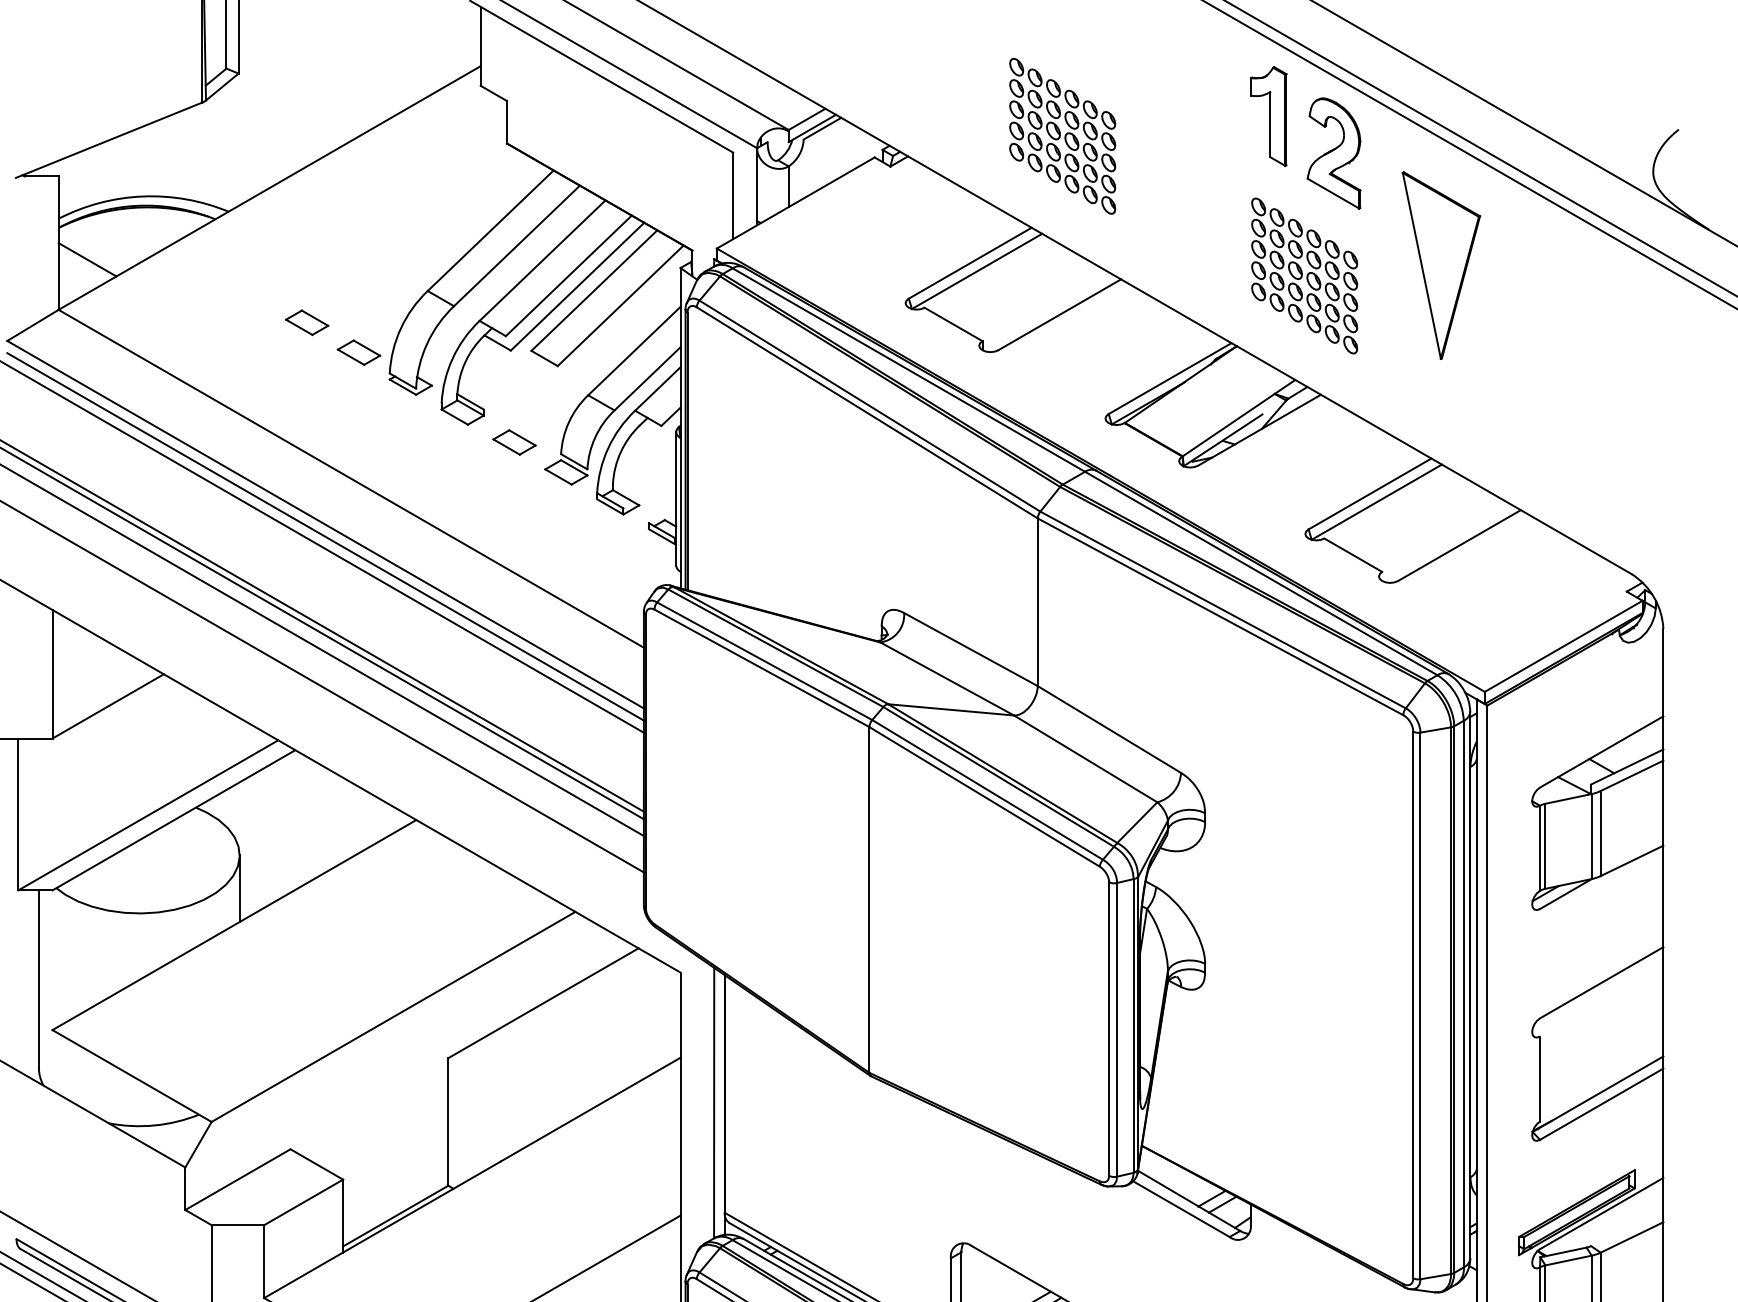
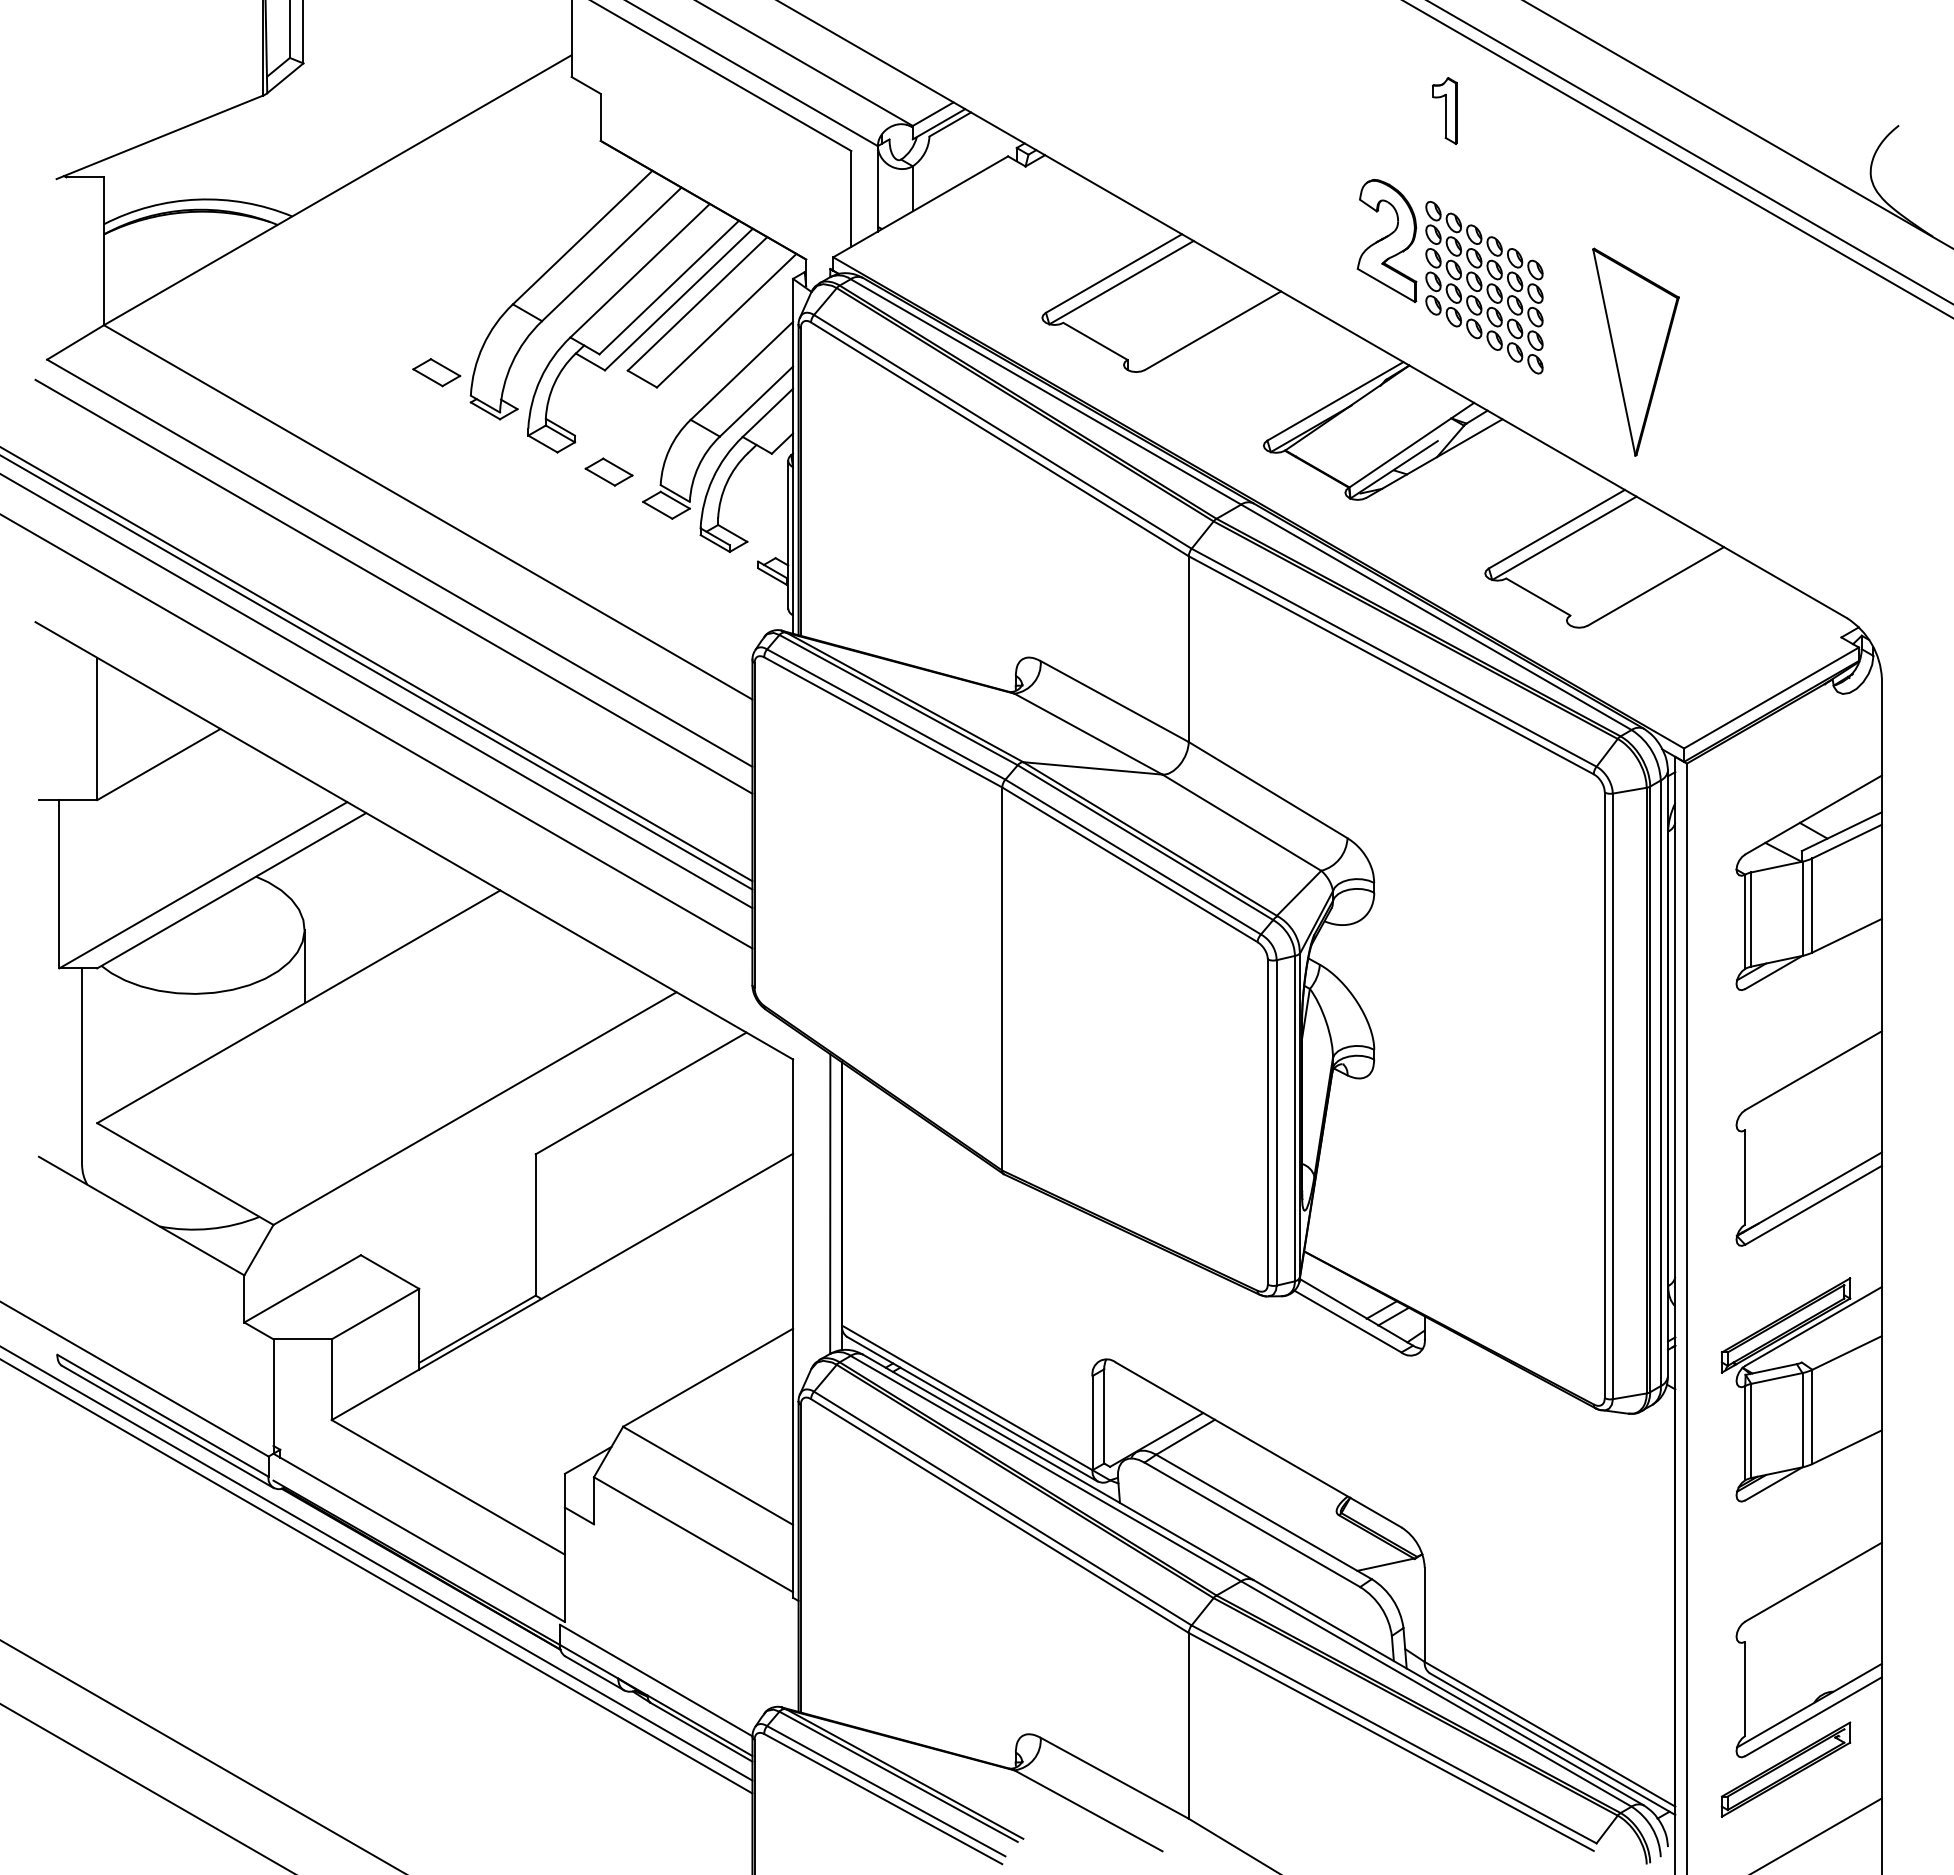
part: (1268, 116) -> (1444, 110), size x0.6
part: (1062, 135) -> (1216, 132), removed
part: (1333, 153) -> (1386, 240), moved
line: (87, 259) -> (135, 269), removed
part: (1440, 264) -> (1635, 351), moved
part: (307, 322) -> (379, 339), removed
line: (325, 536) -> (399, 576), removed

